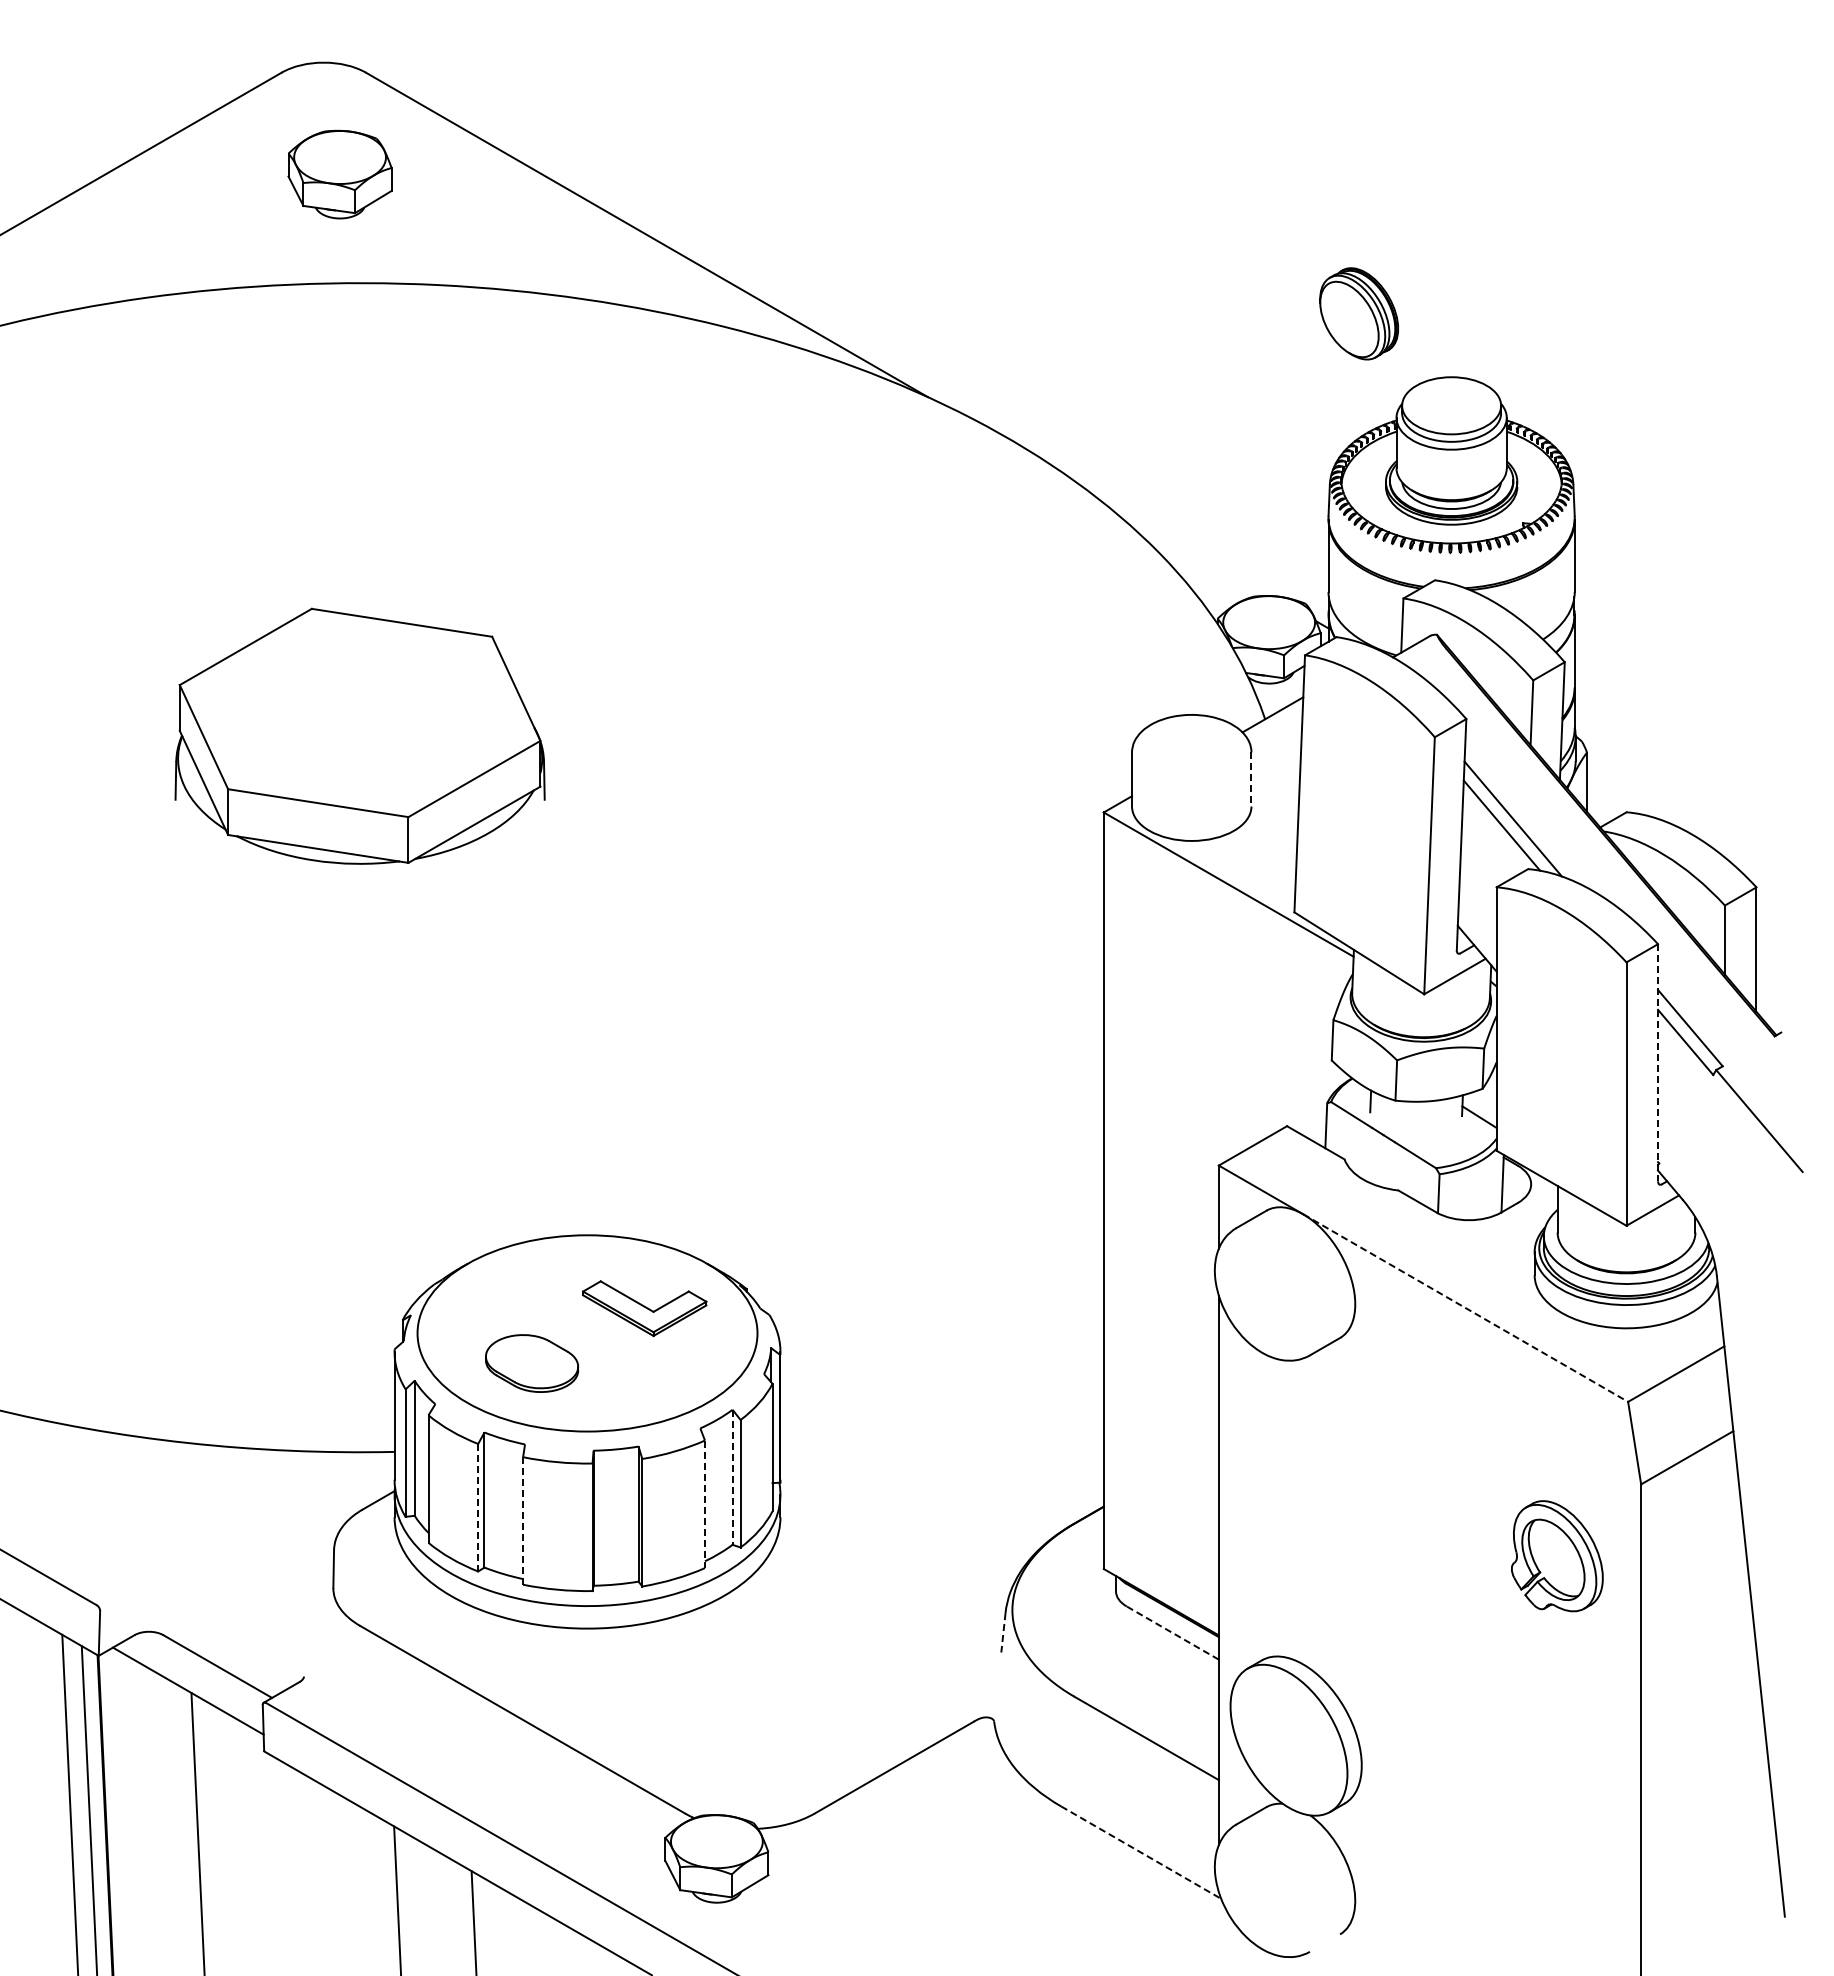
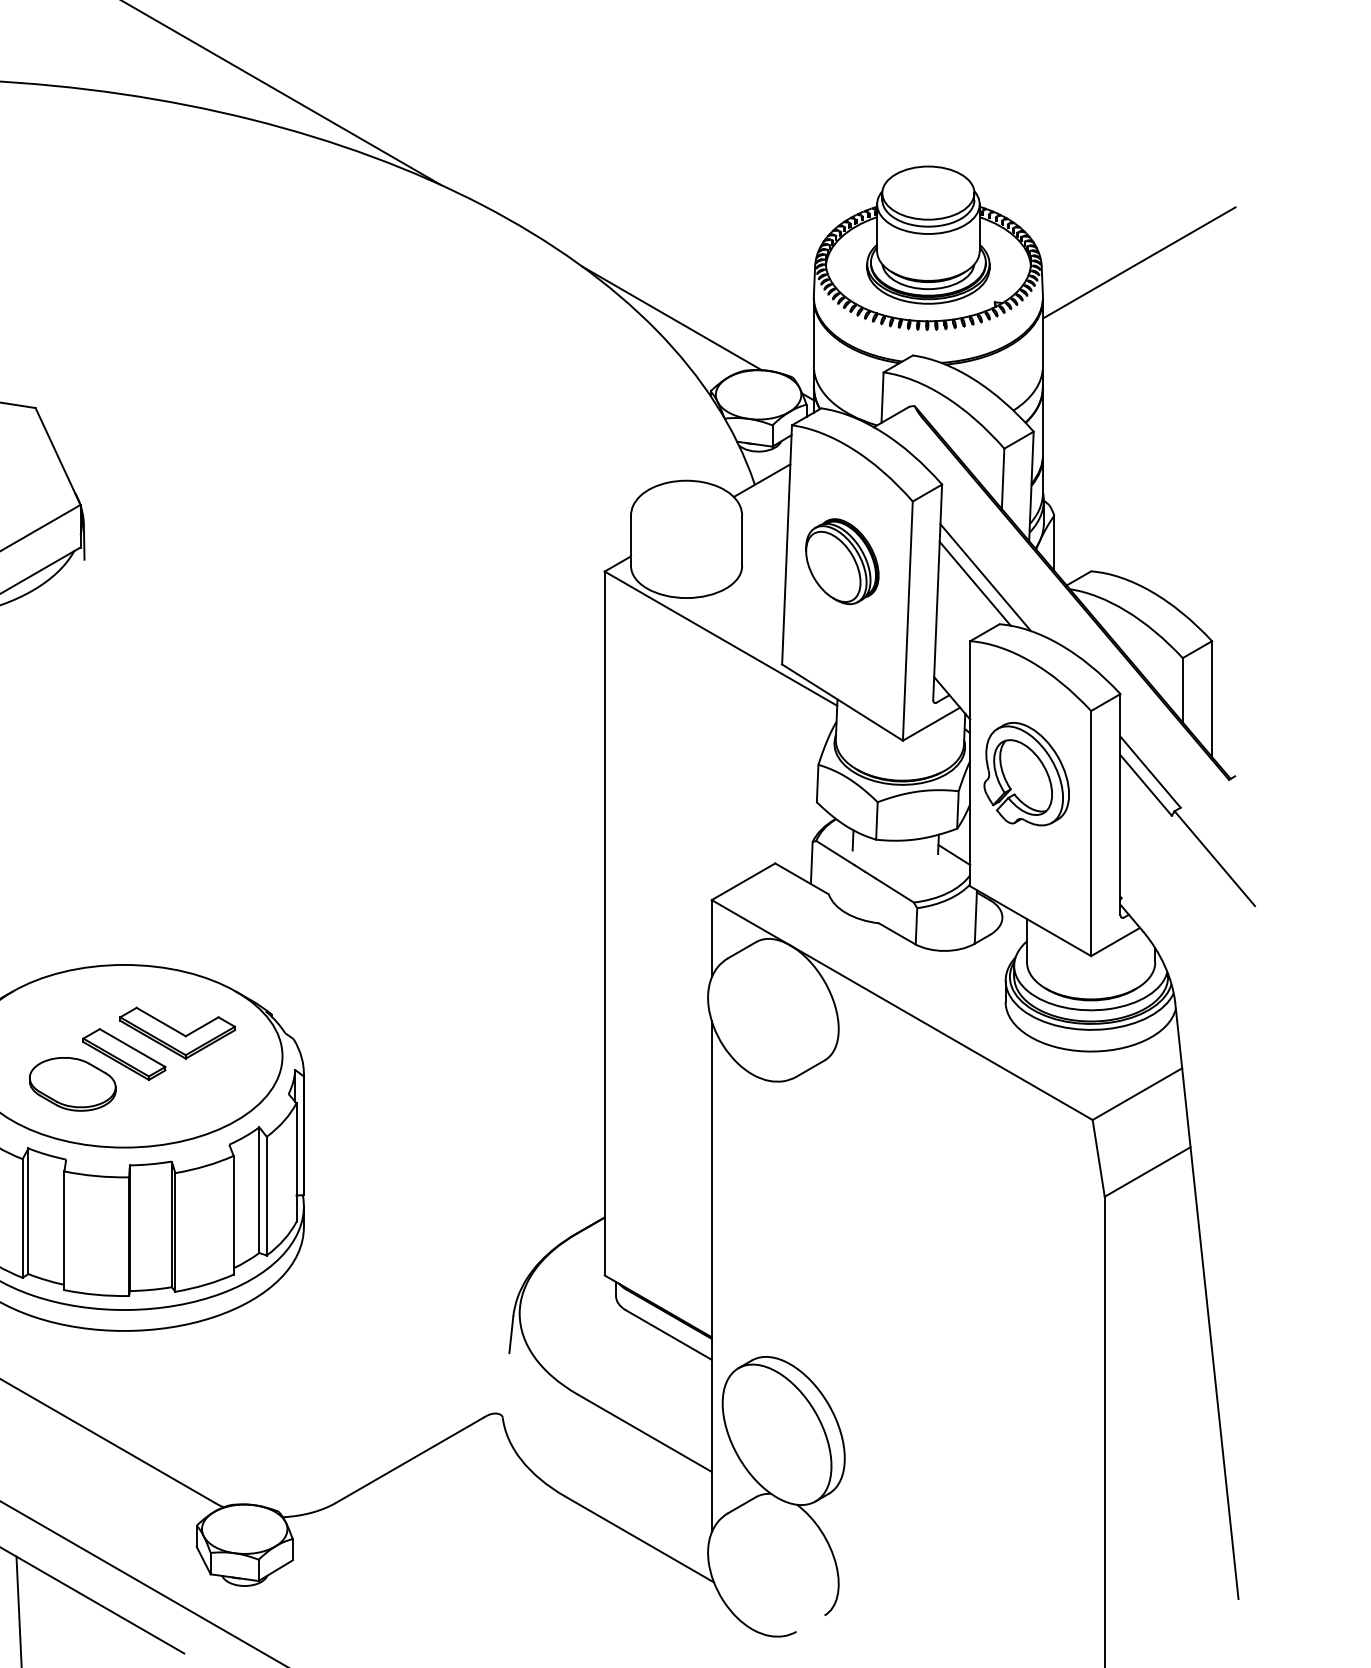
part: (1358, 313) -> (841, 561), moved
line: (1677, 480) -> (1138, 262), added
line: (1175, 540) -> (671, 318), added
line: (1251, 779) -> (742, 540), dashed -> solid
line: (1658, 1062) -> (1120, 804), dashed -> solid
line: (1465, 1308) -> (941, 1033), dashed -> solid
part: (587, 1331) -> (124, 1054), added
line: (732, 1477) -> (259, 1190), dashed -> solid
line: (704, 1504) -> (233, 1215), dashed -> solid
line: (478, 1507) -> (22, 1218), dashed -> solid
line: (523, 1520) -> (64, 1230), dashed -> solid
part: (1572, 1544) -> (1040, 763), moved
line: (1003, 1632) -> (511, 1334), dashed -> solid
line: (1172, 1632) -> (668, 1334), dashed -> solid
line: (1141, 1852) -> (639, 1539), dashed -> solid

